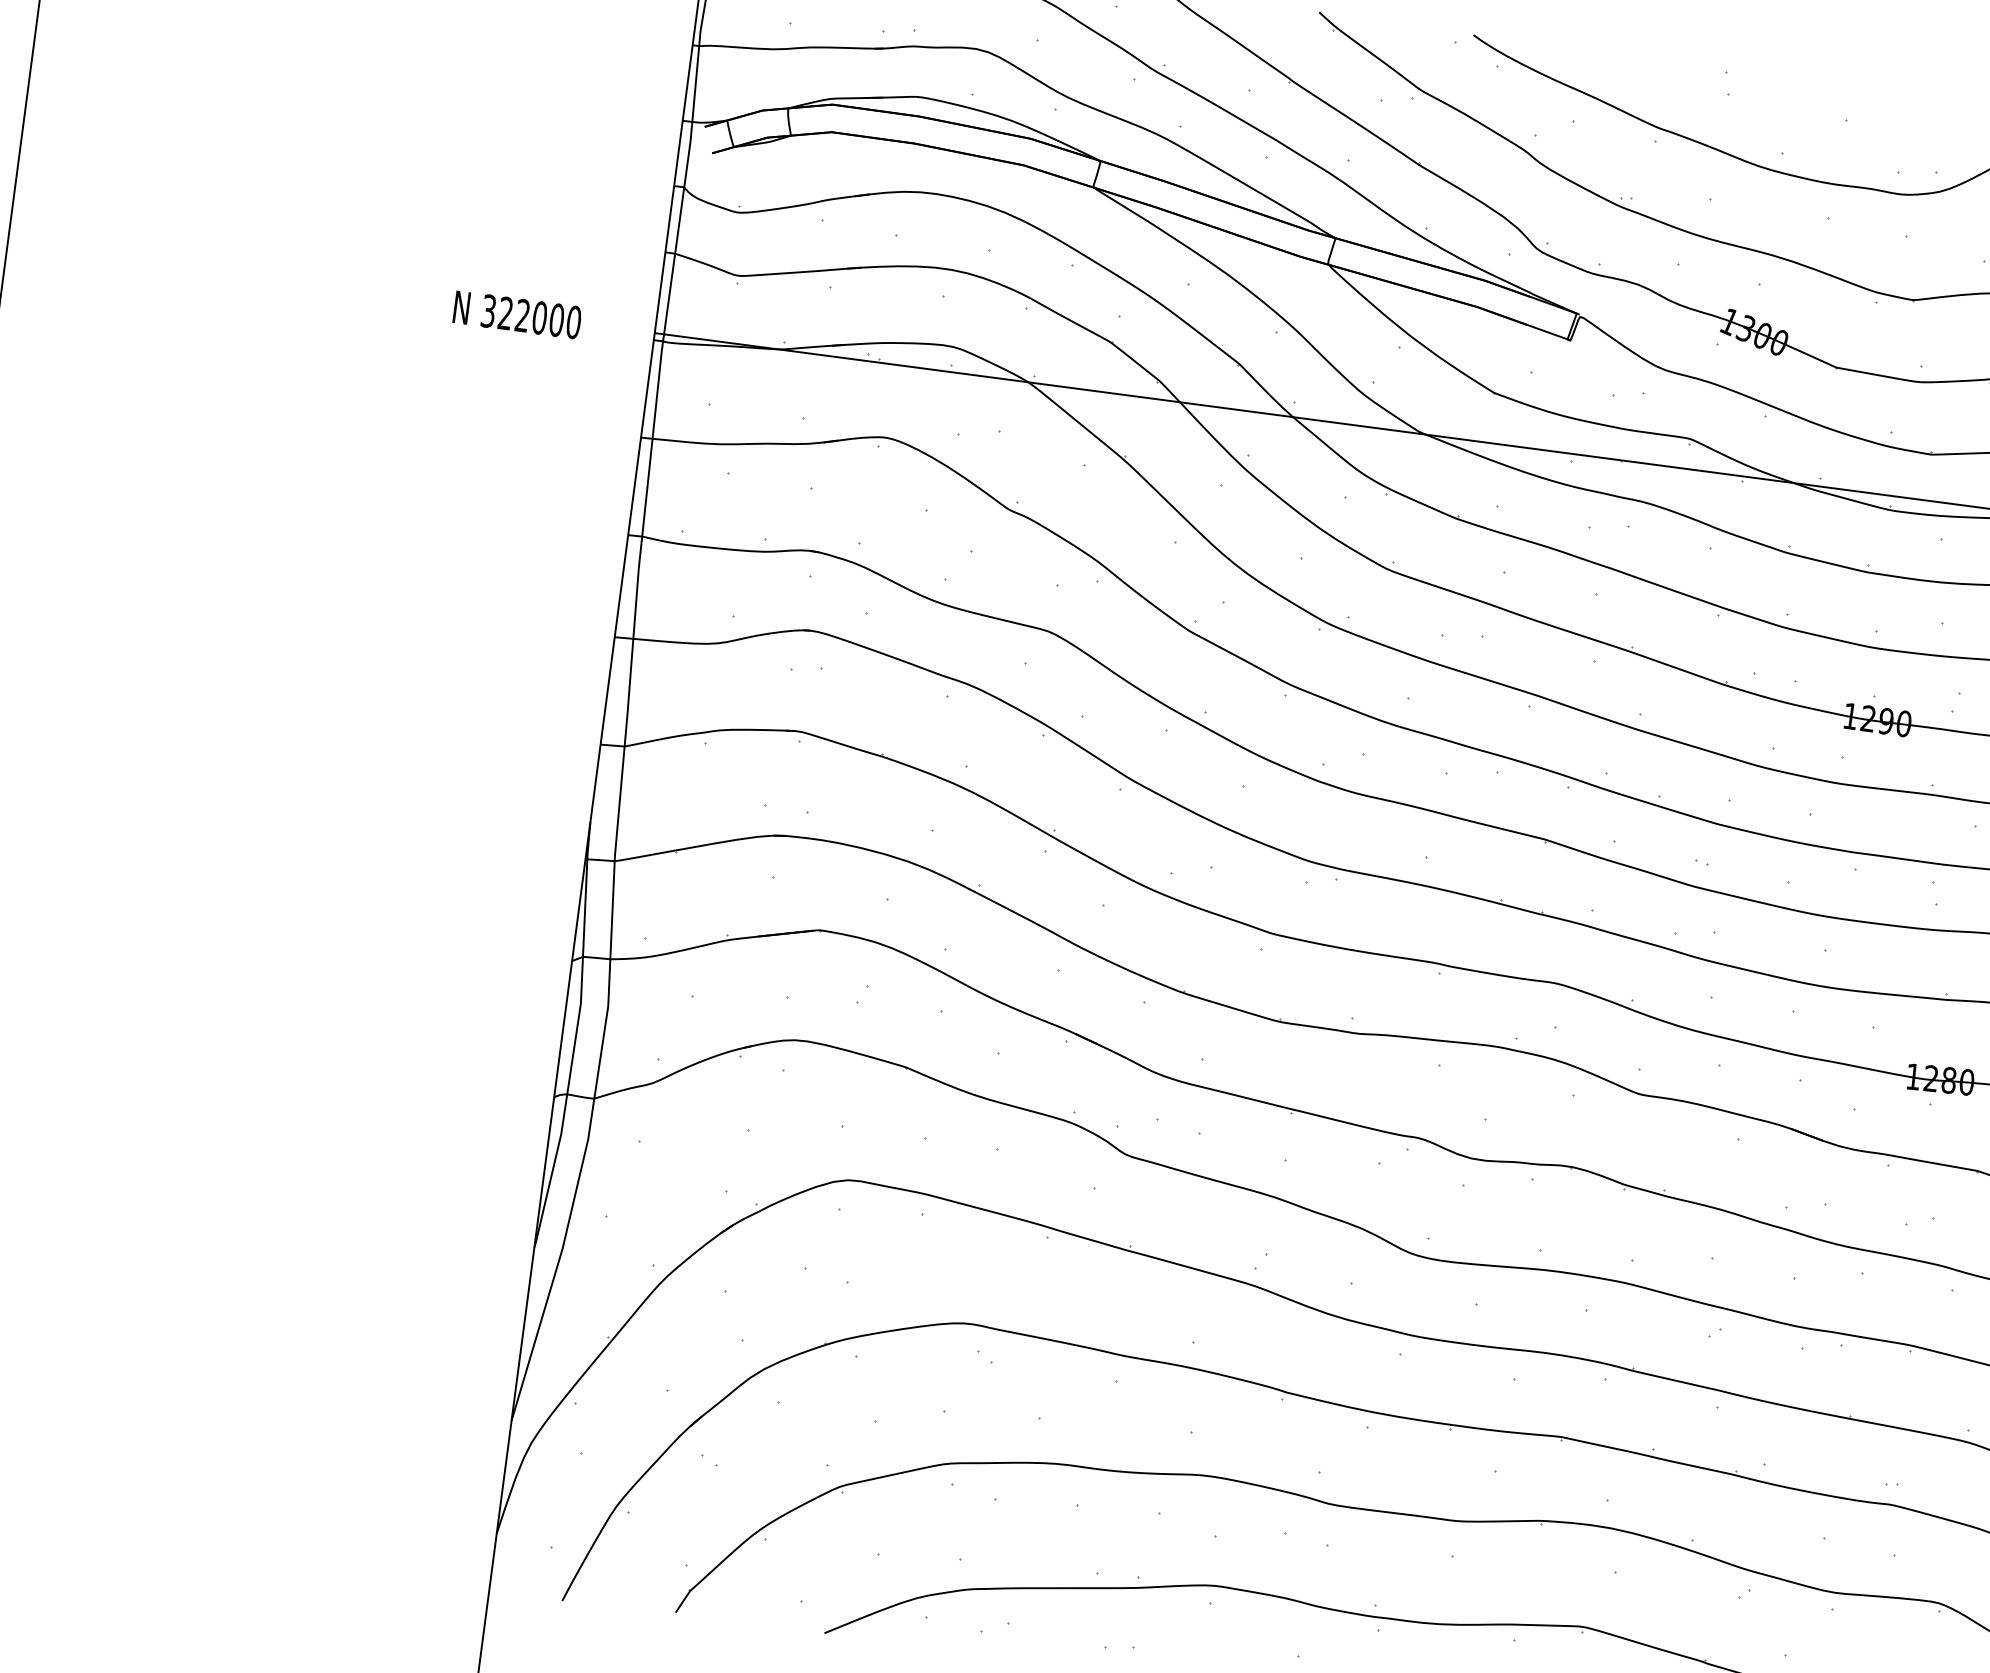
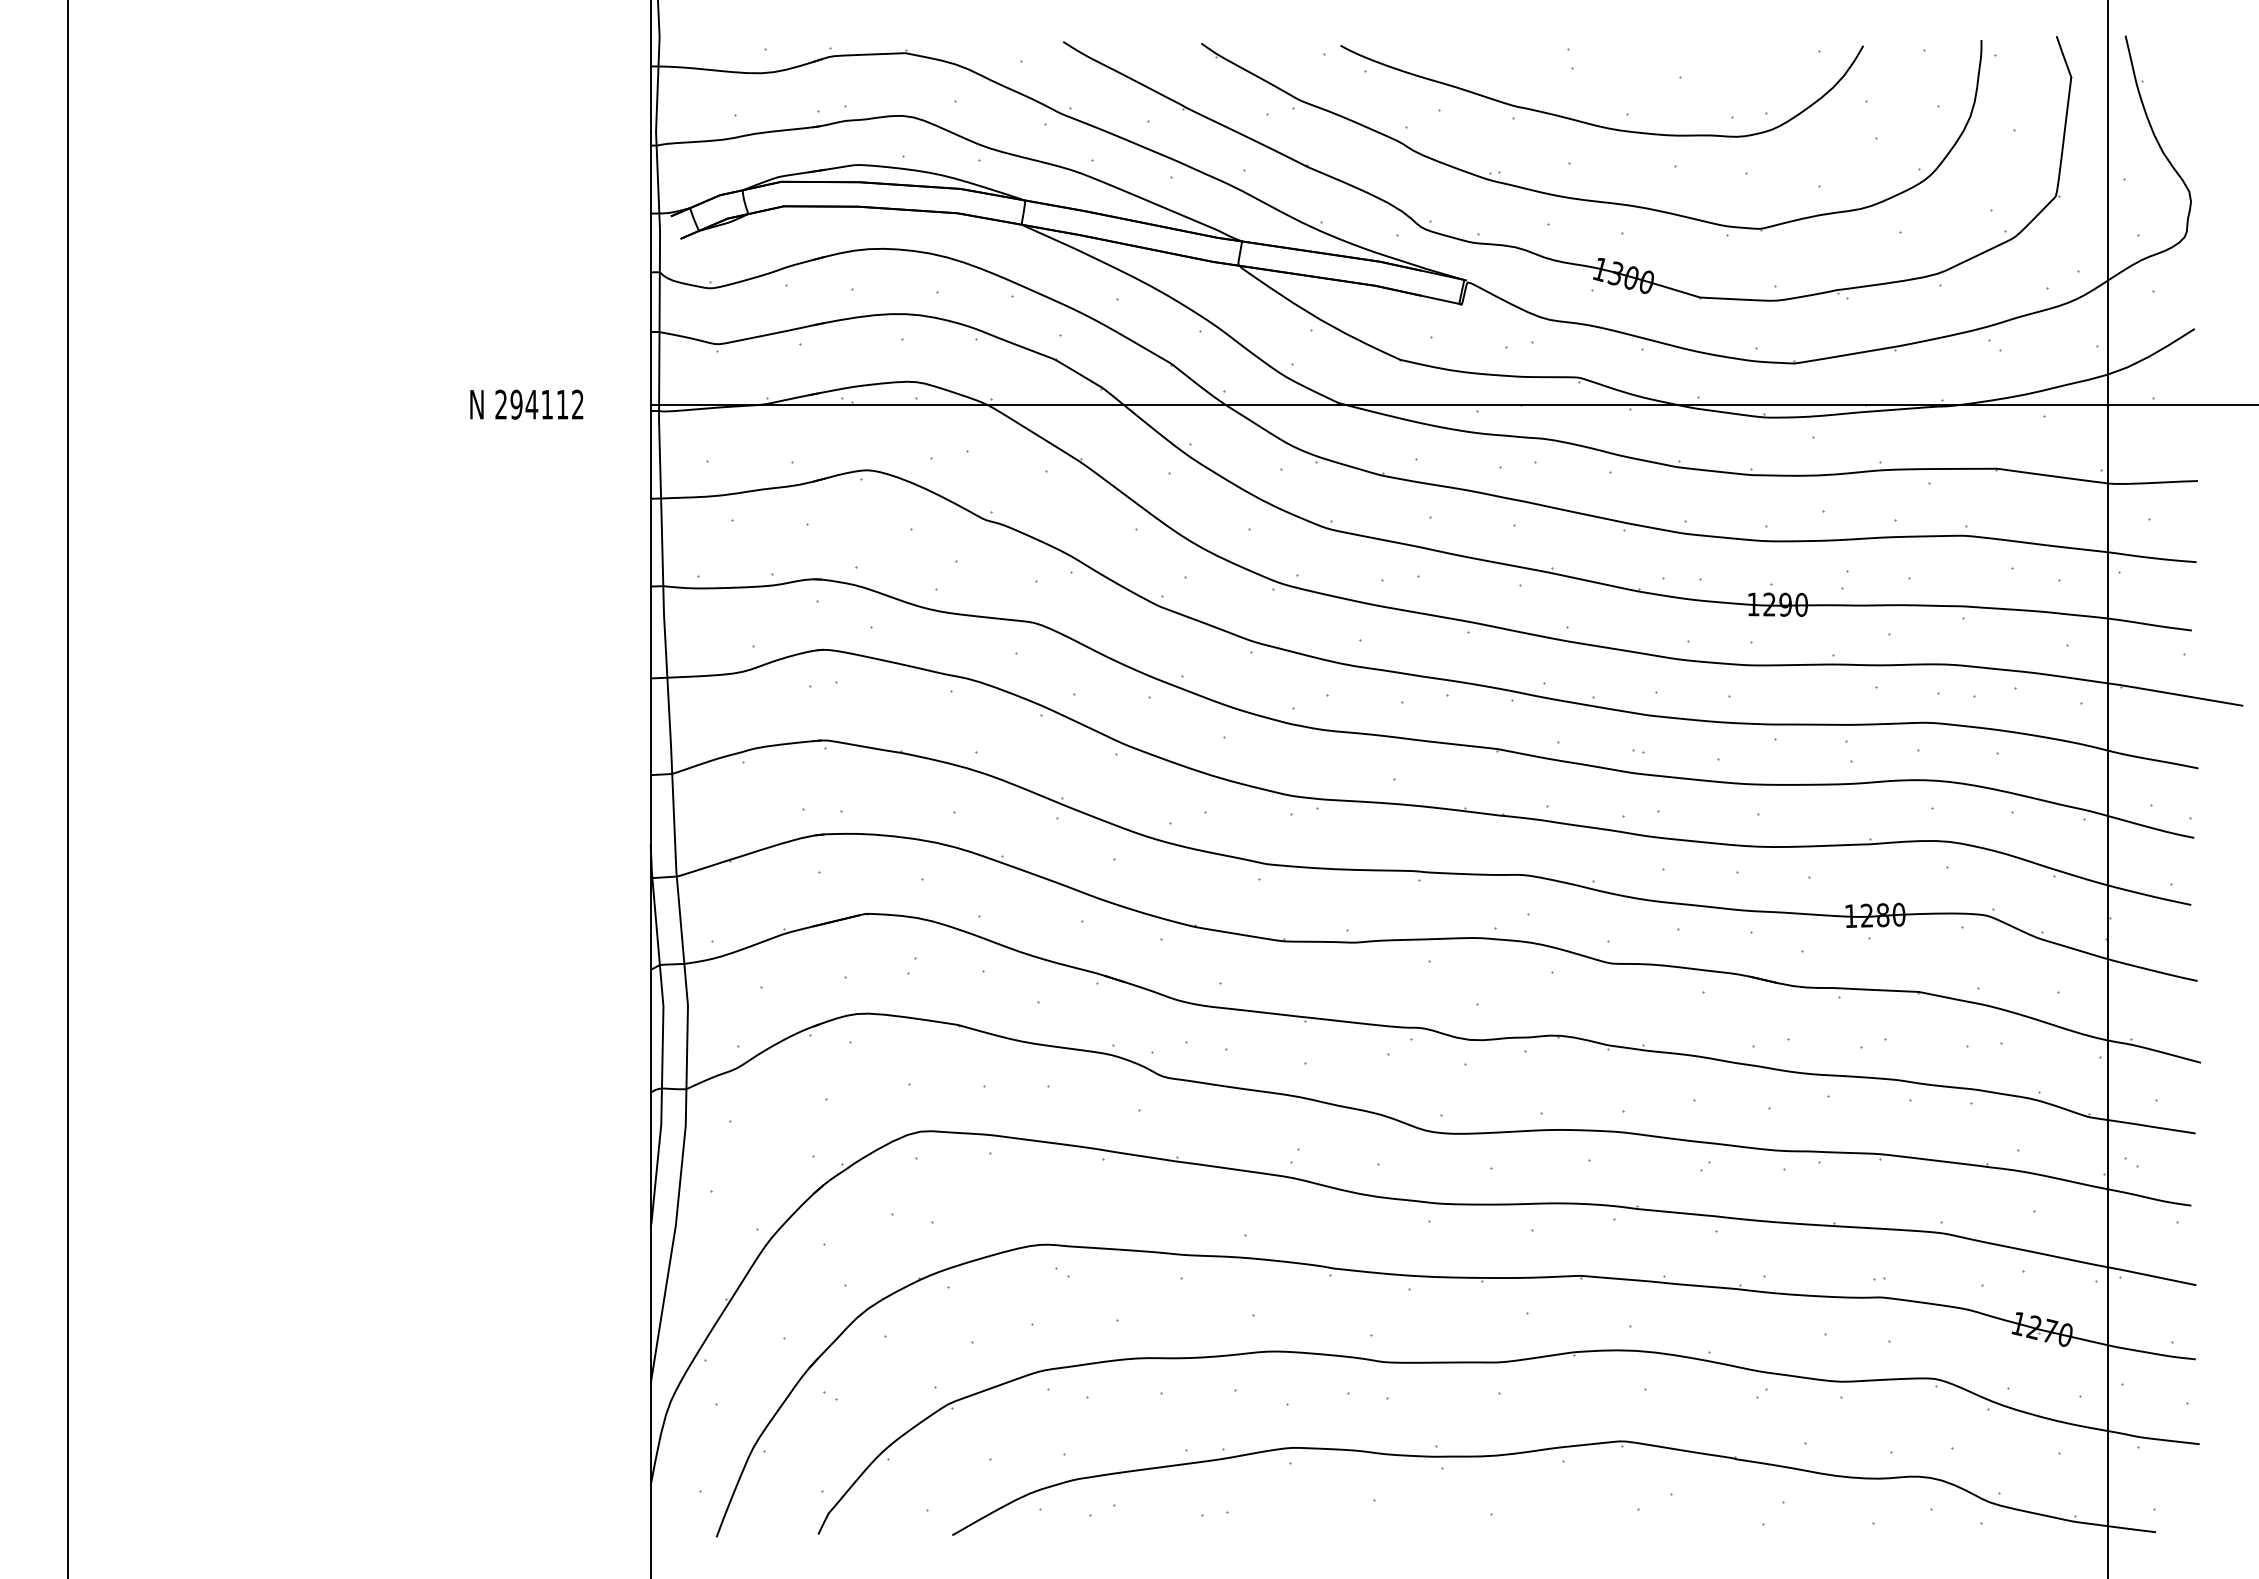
text: (531, 316) -> (539, 404), 322000 -> 294112

